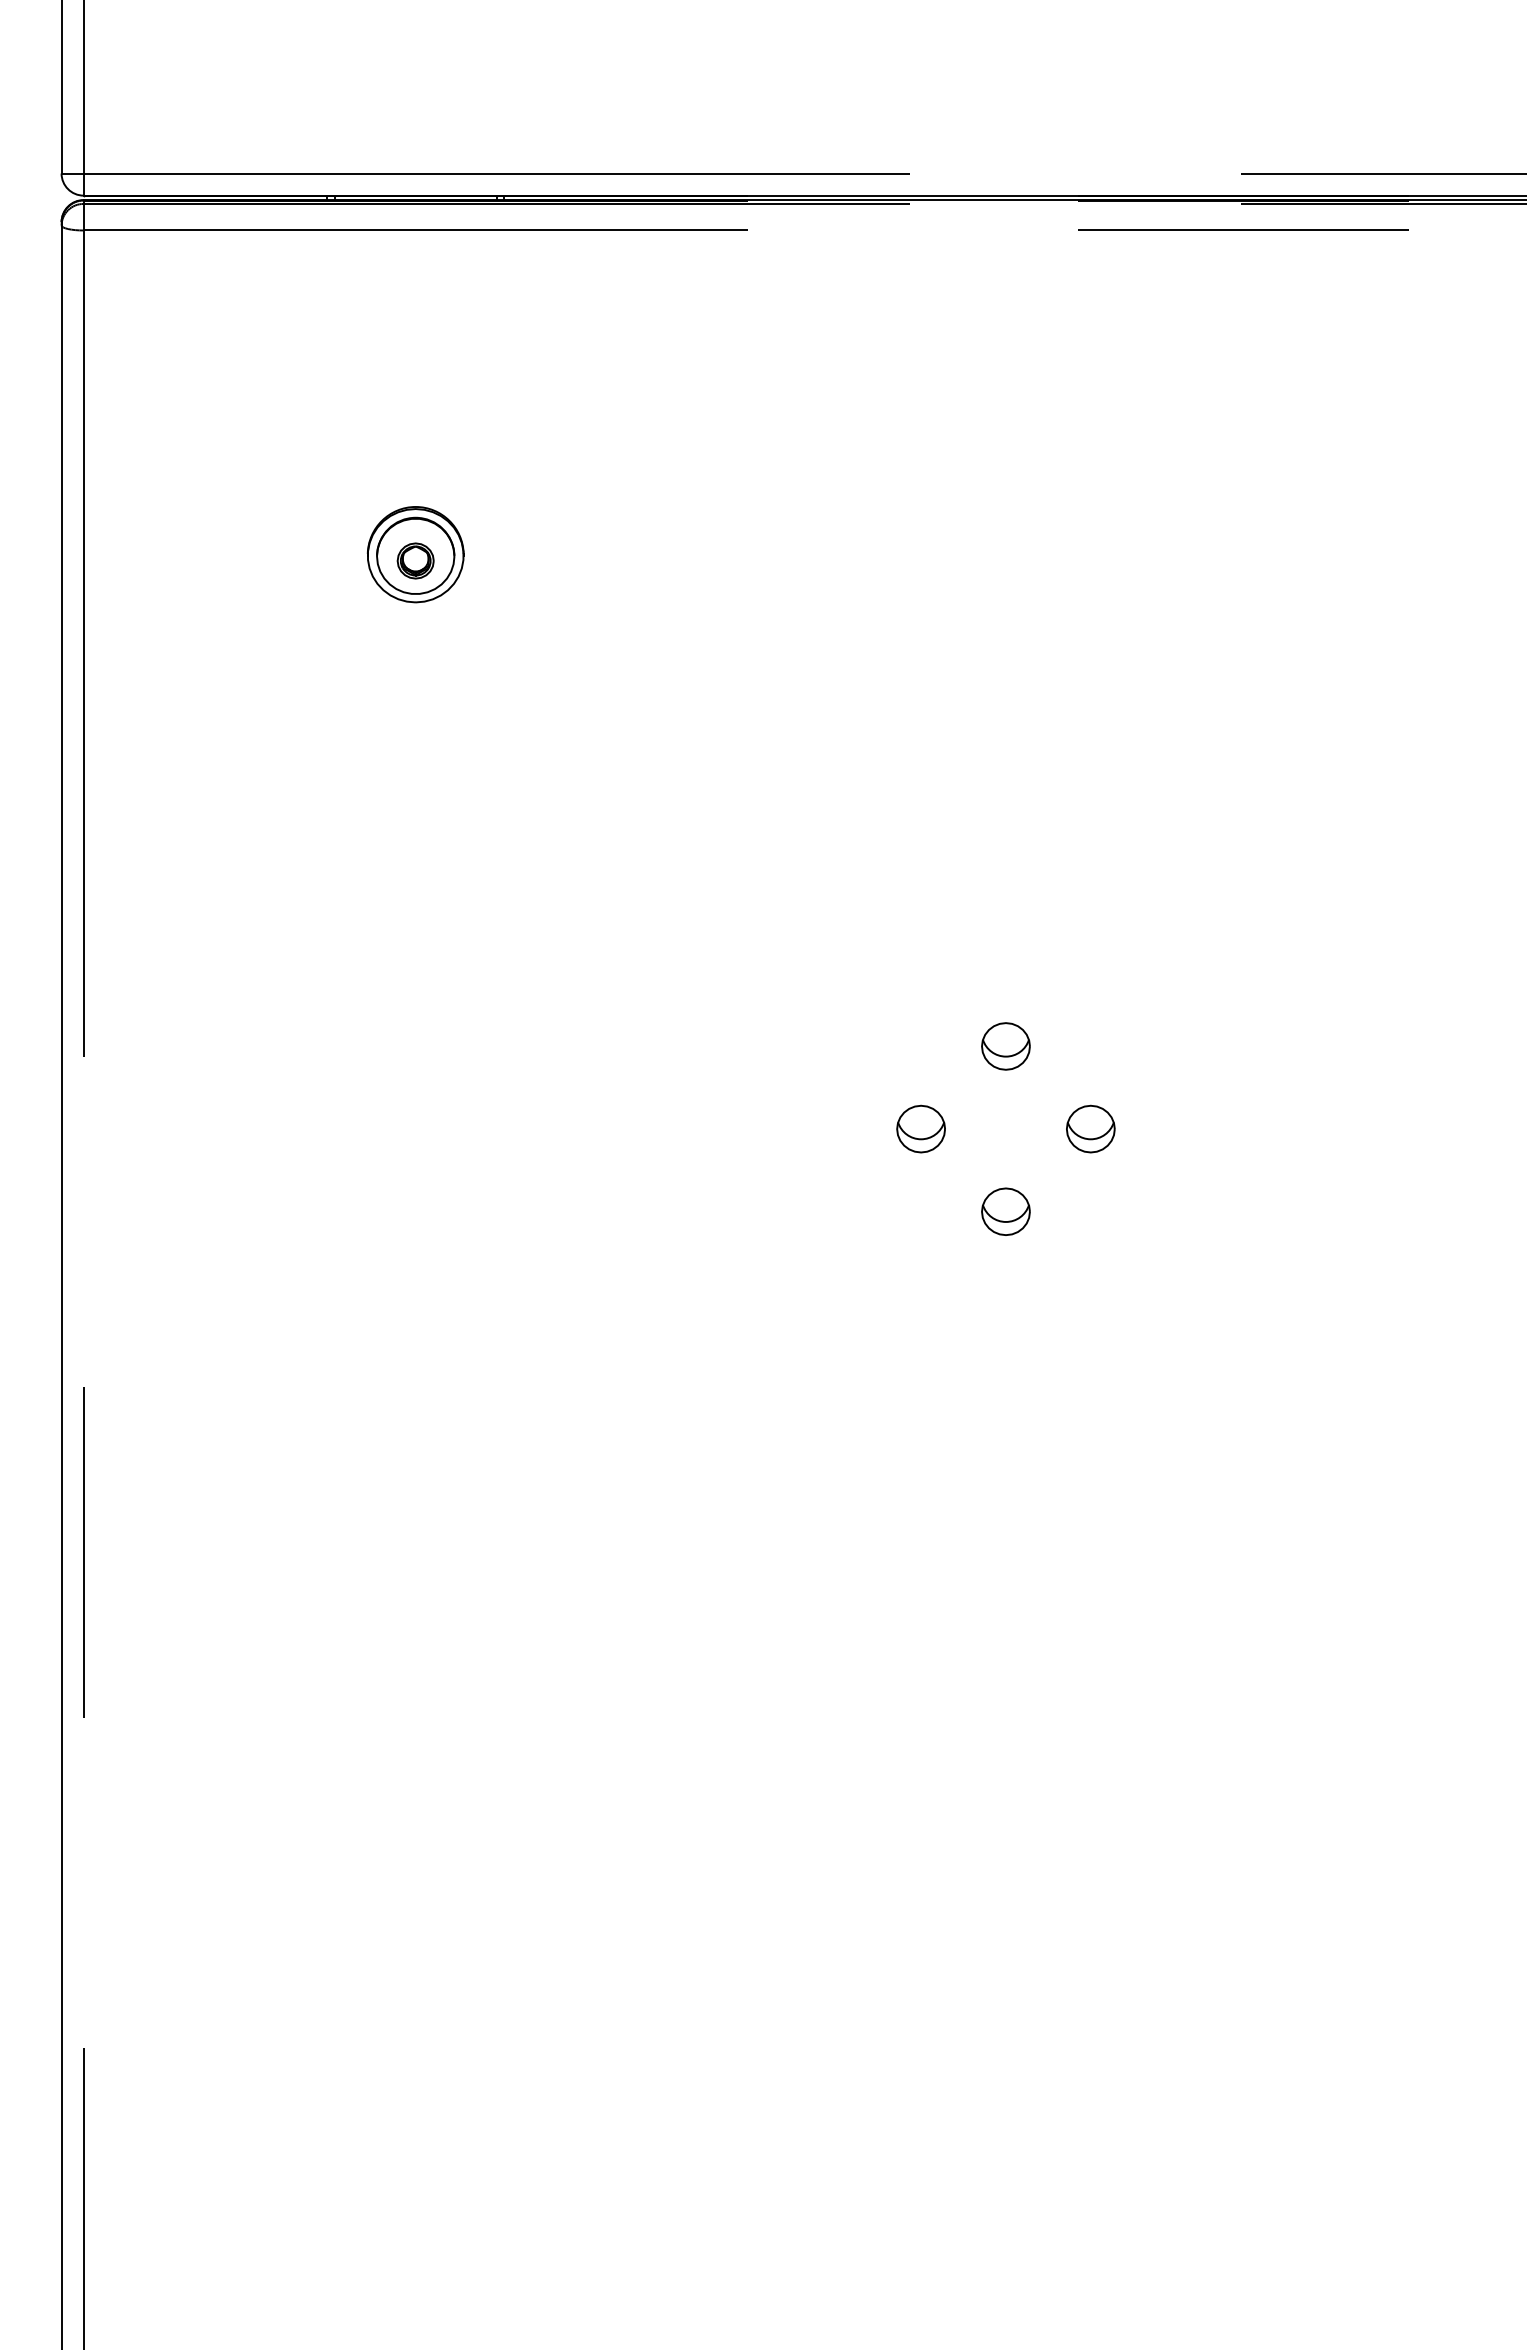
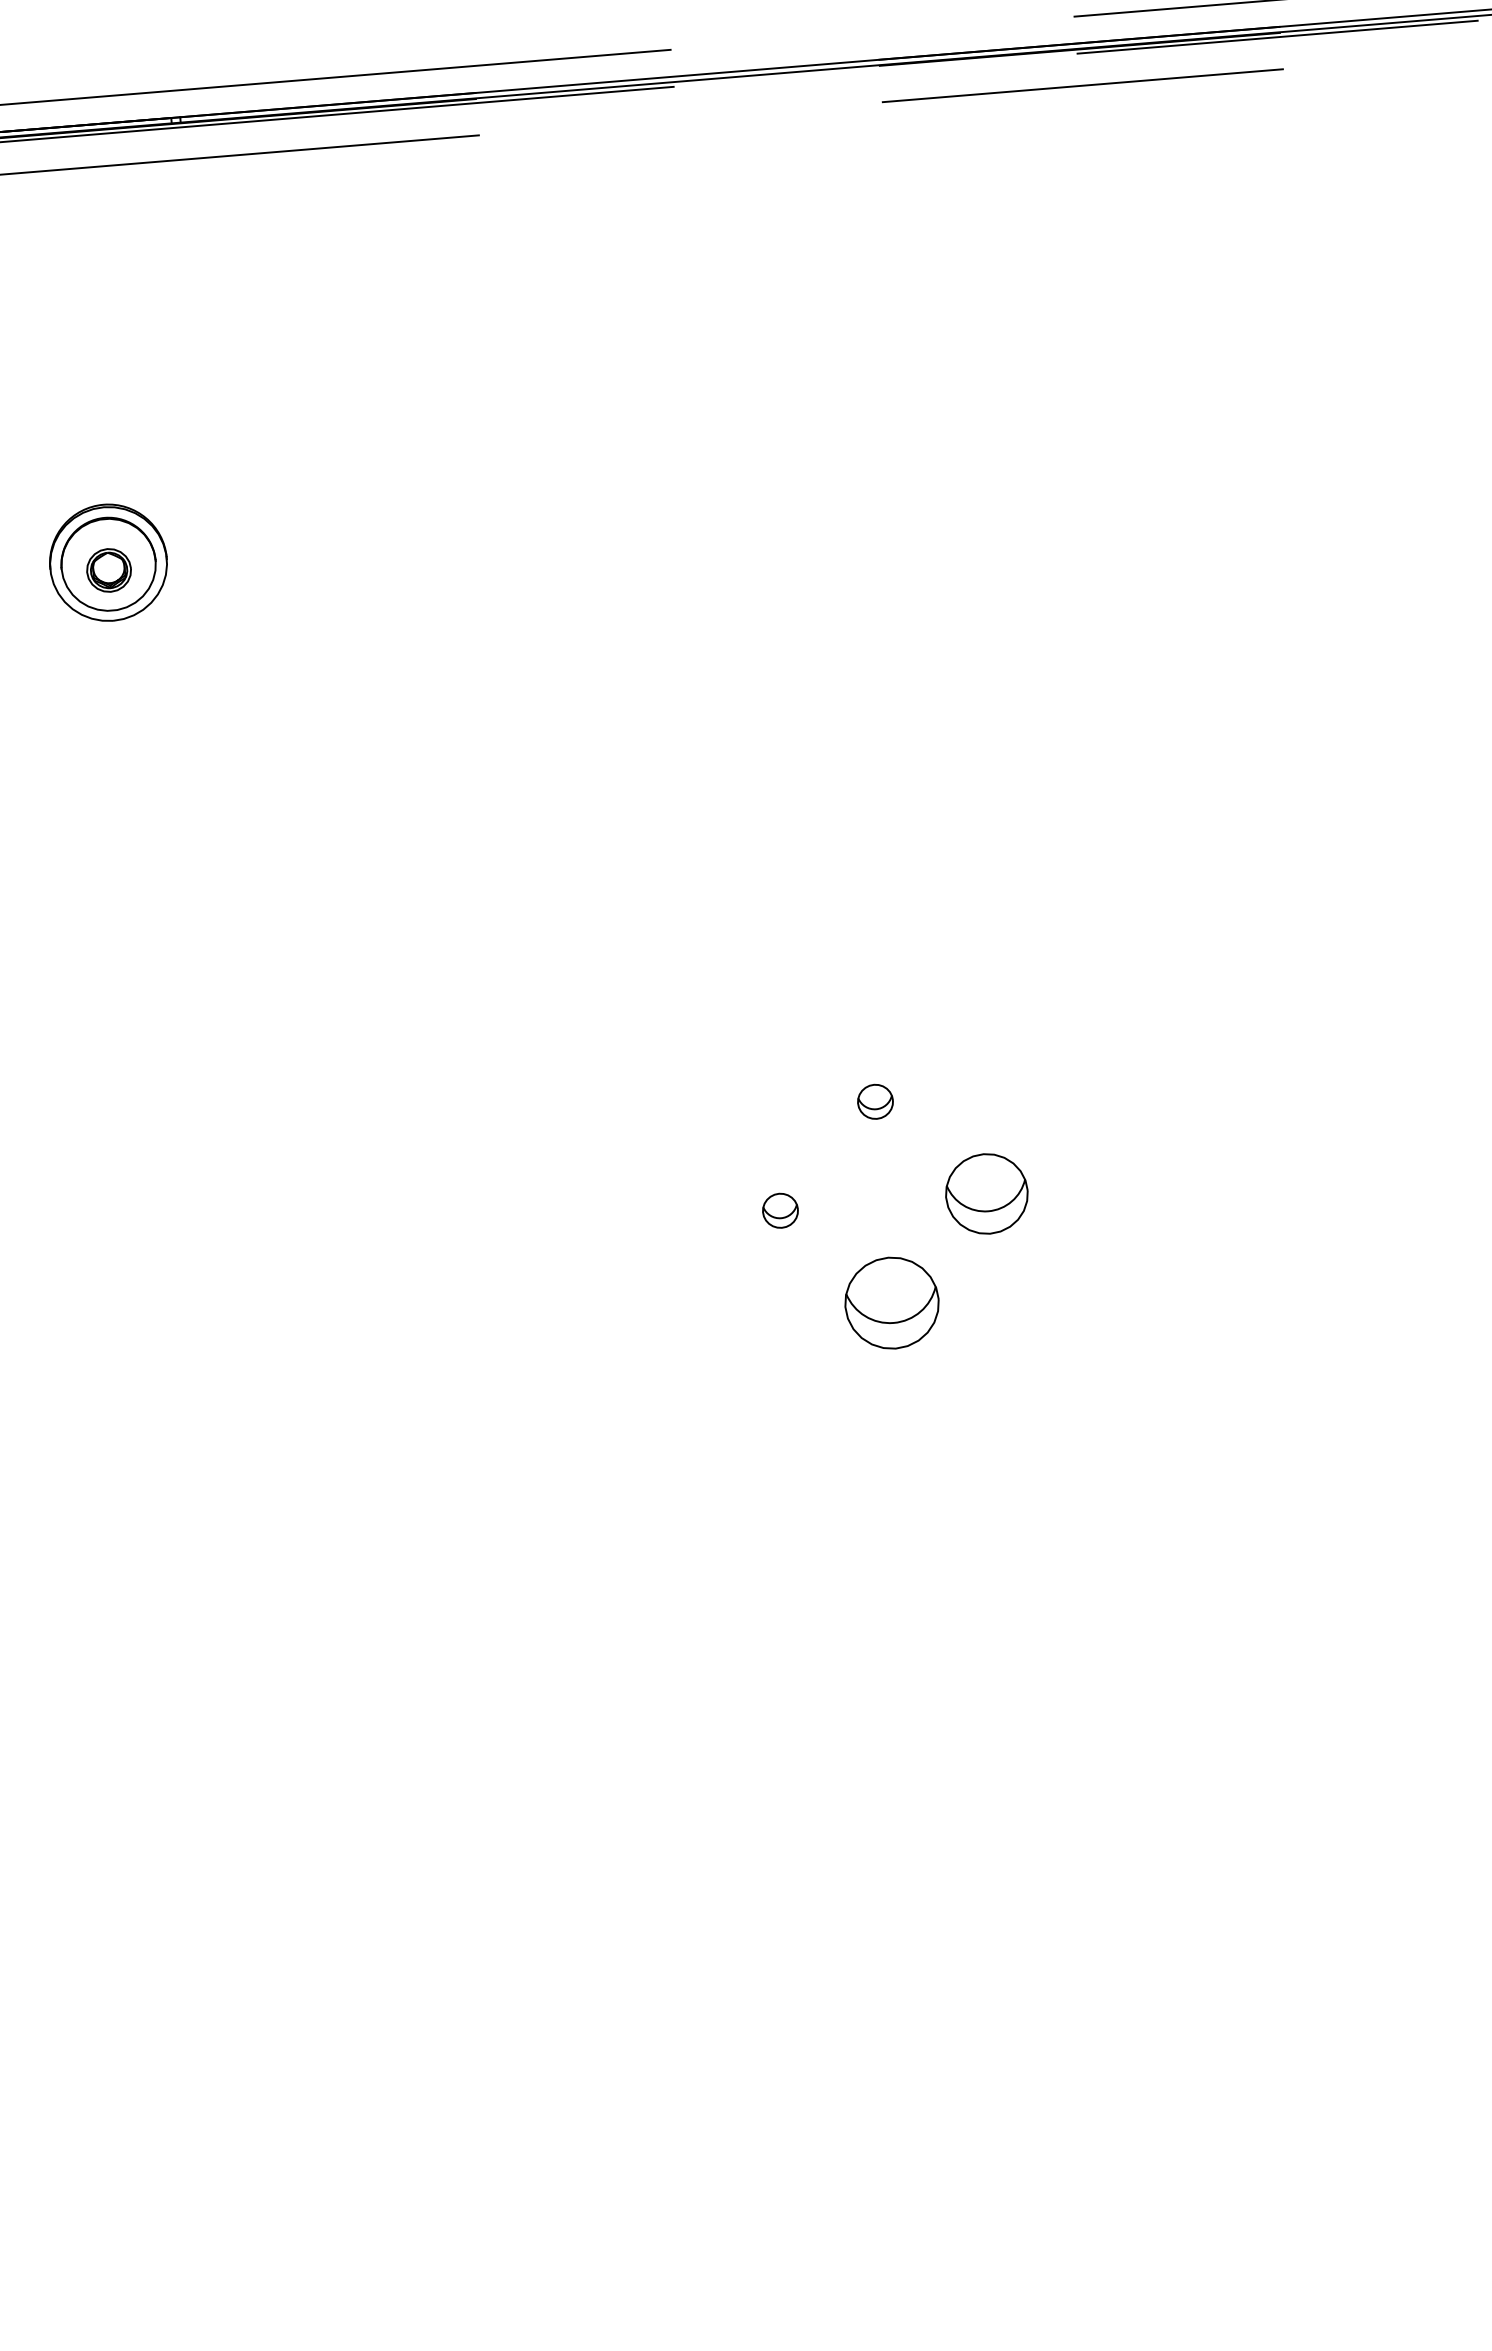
part: (1005, 1046) -> (874, 1101), size x0.6
part: (920, 1128) -> (779, 1210), size x0.6
part: (1090, 1128) -> (986, 1193), size x1.4
part: (1005, 1211) -> (891, 1302), size x1.6

